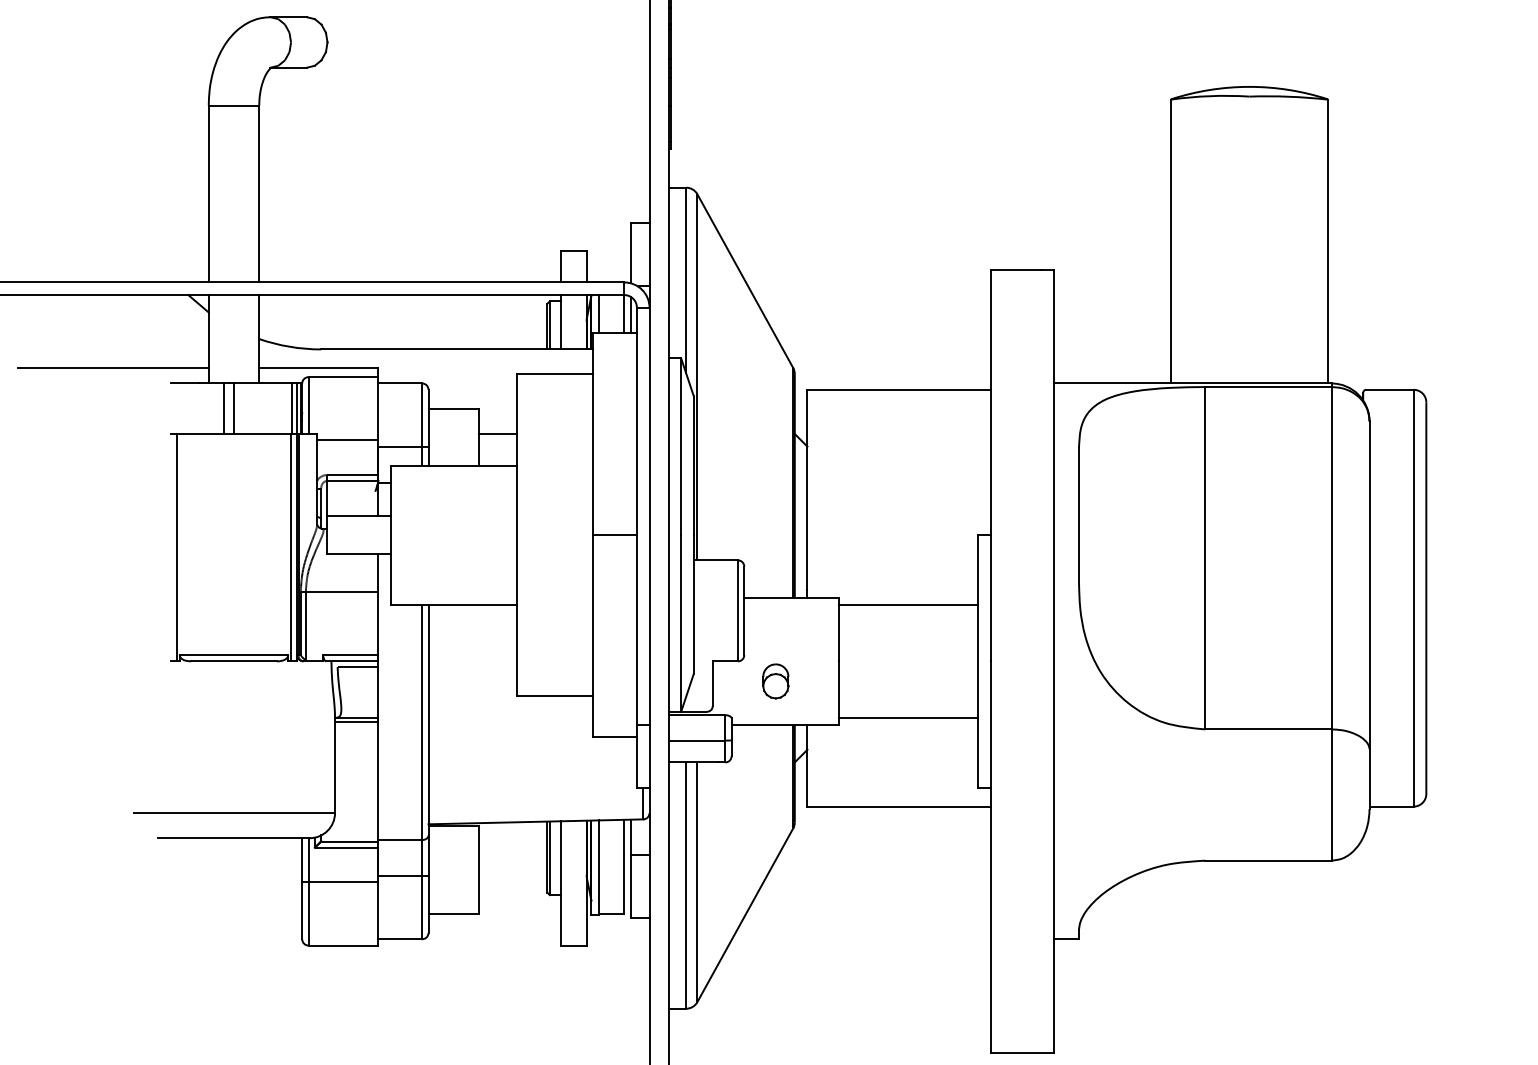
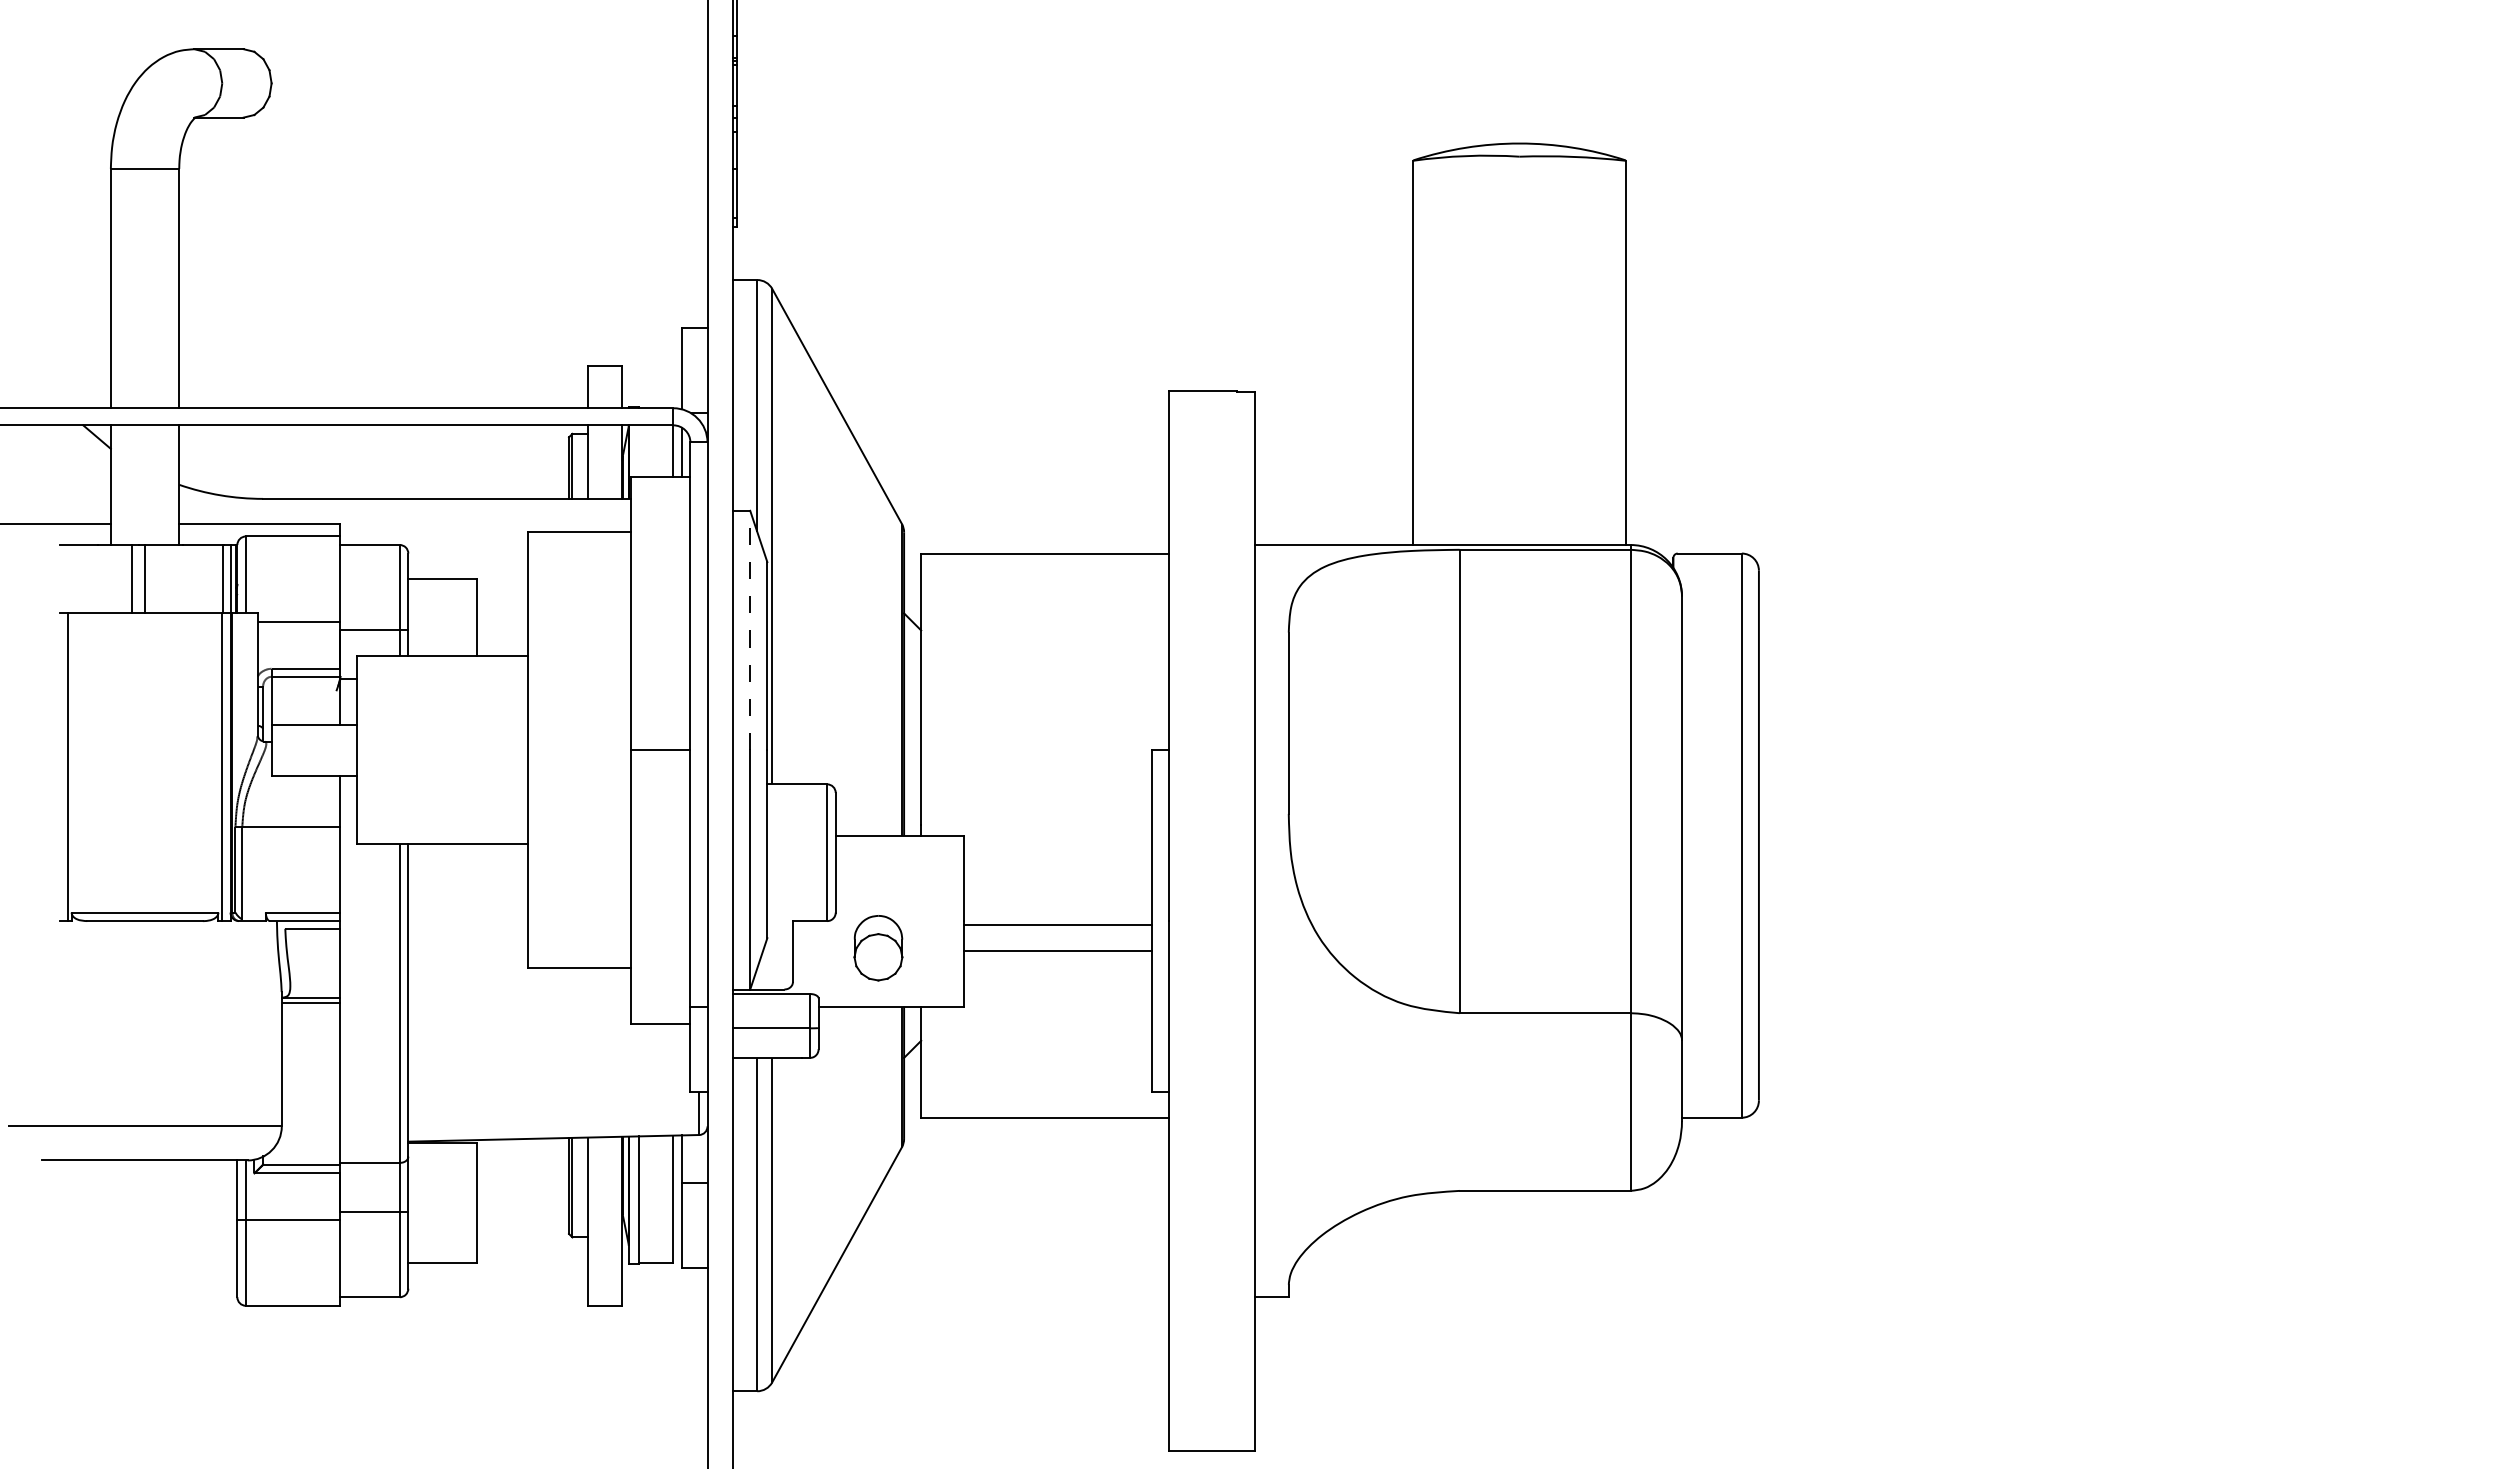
line: (599, 313) -> (639, 450), removed
line: (498, 434) -> (502, 613), removed
line: (681, 446) -> (750, 630), solid -> dashed
line: (908, 604) -> (1057, 925), moved
part: (775, 681) -> (878, 948), size x1.4
line: (908, 718) -> (1057, 951), moved

